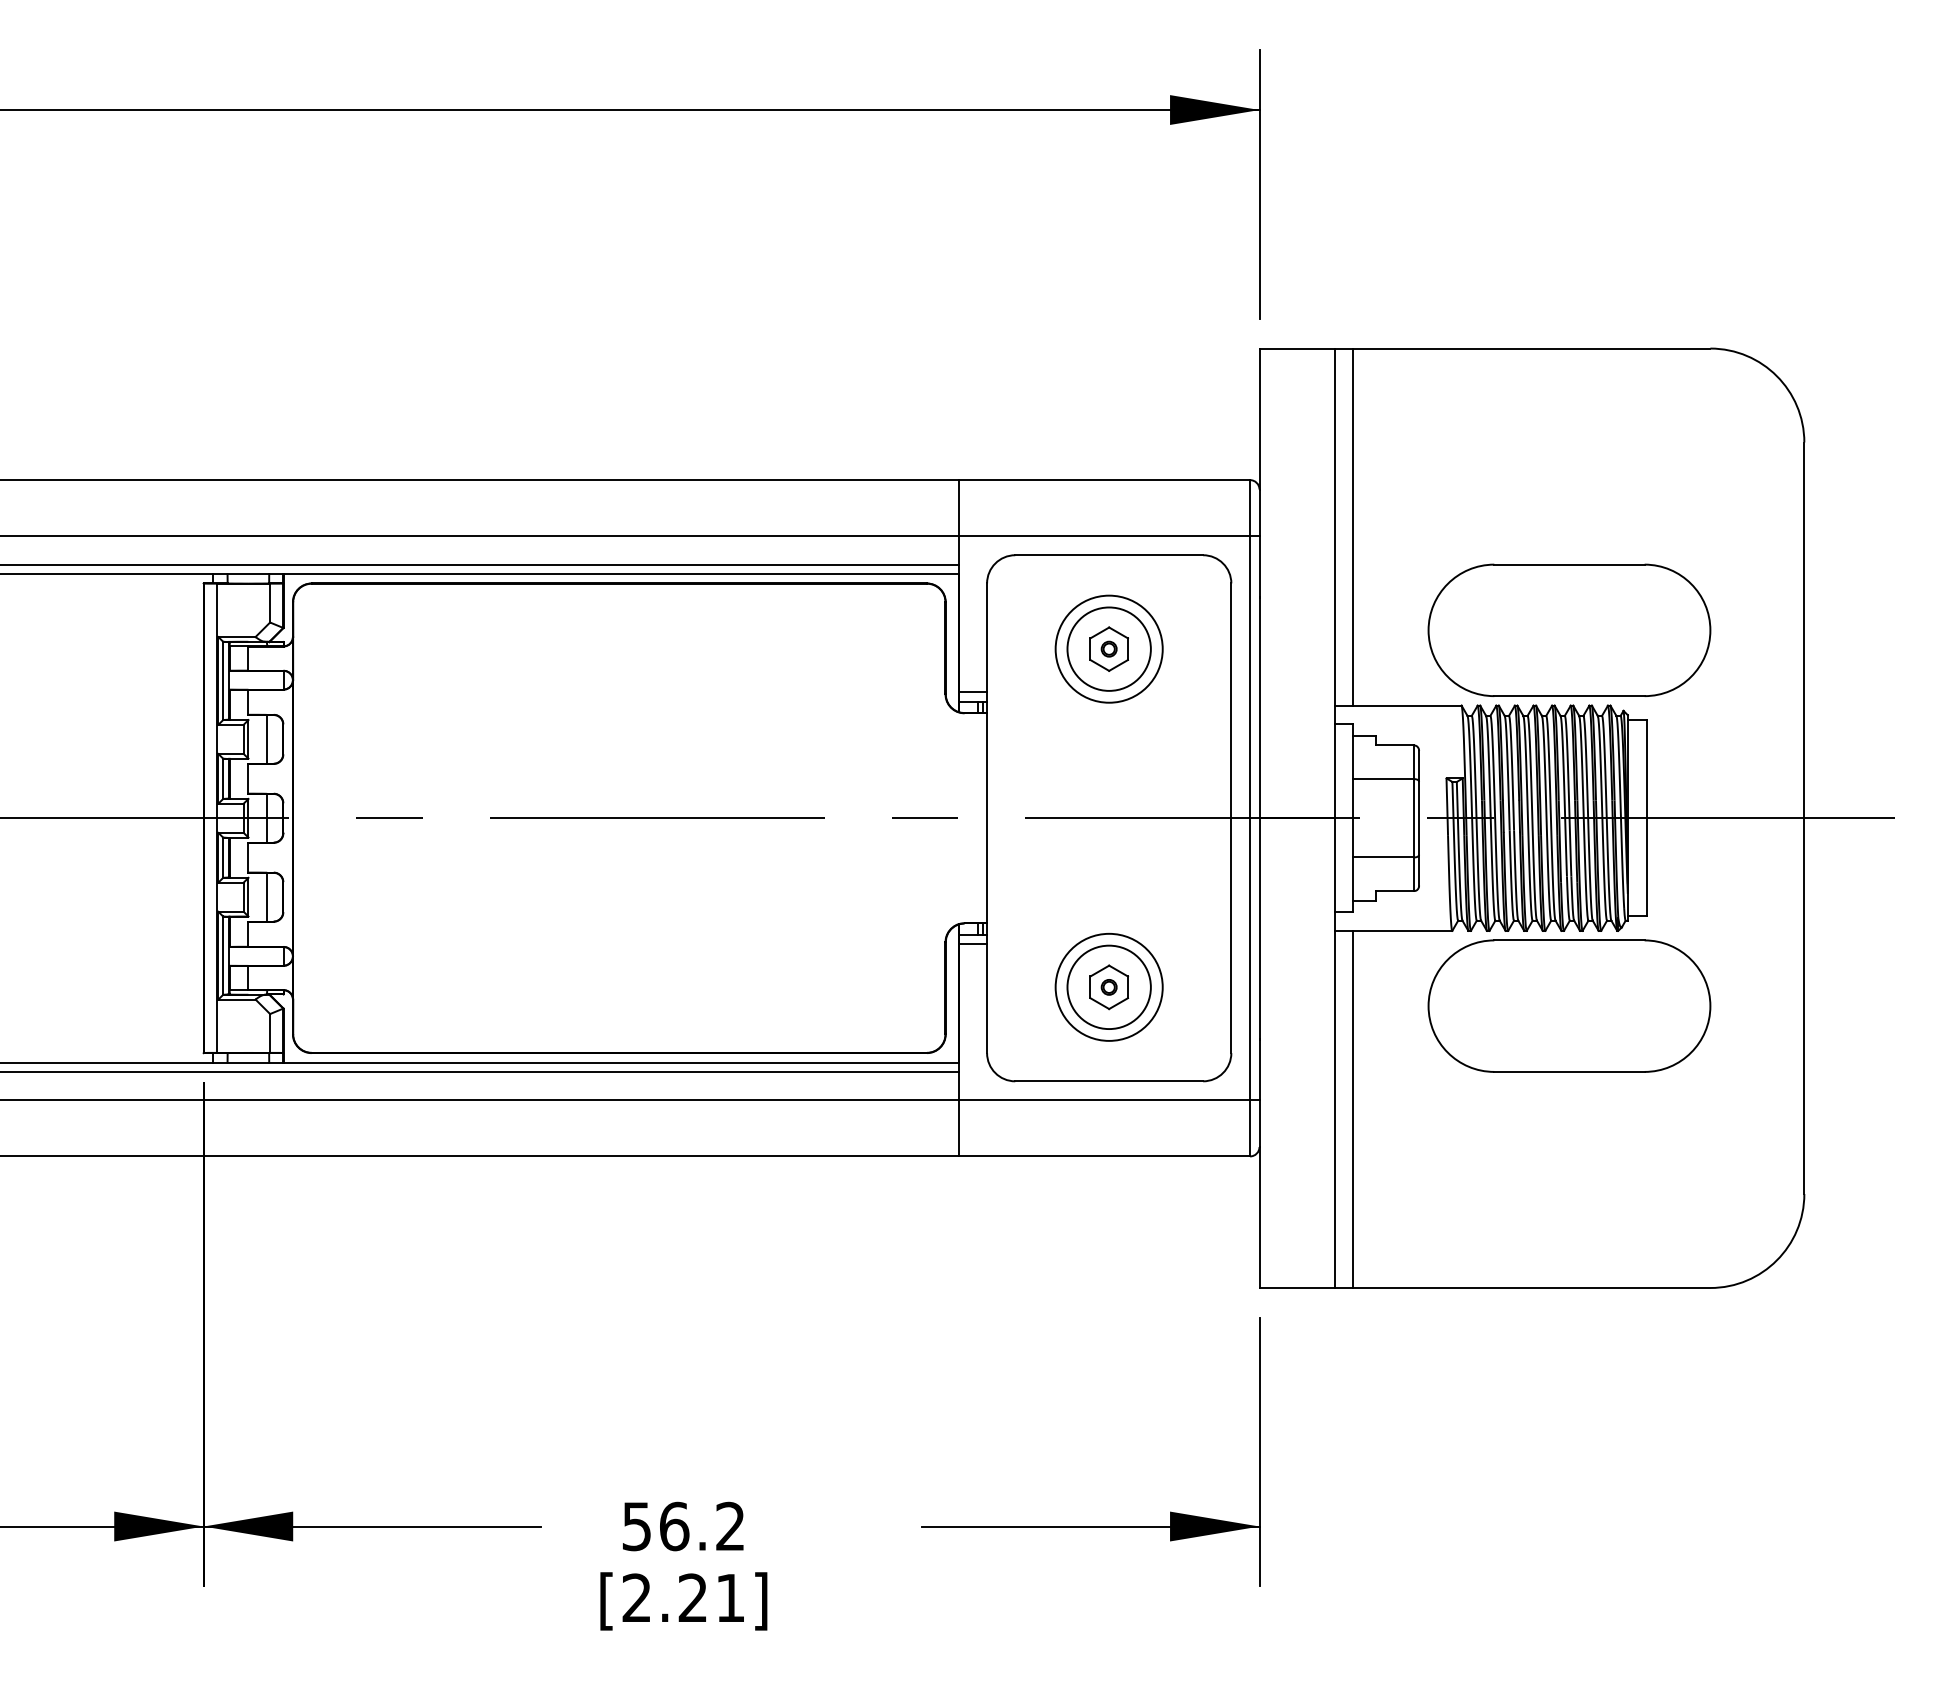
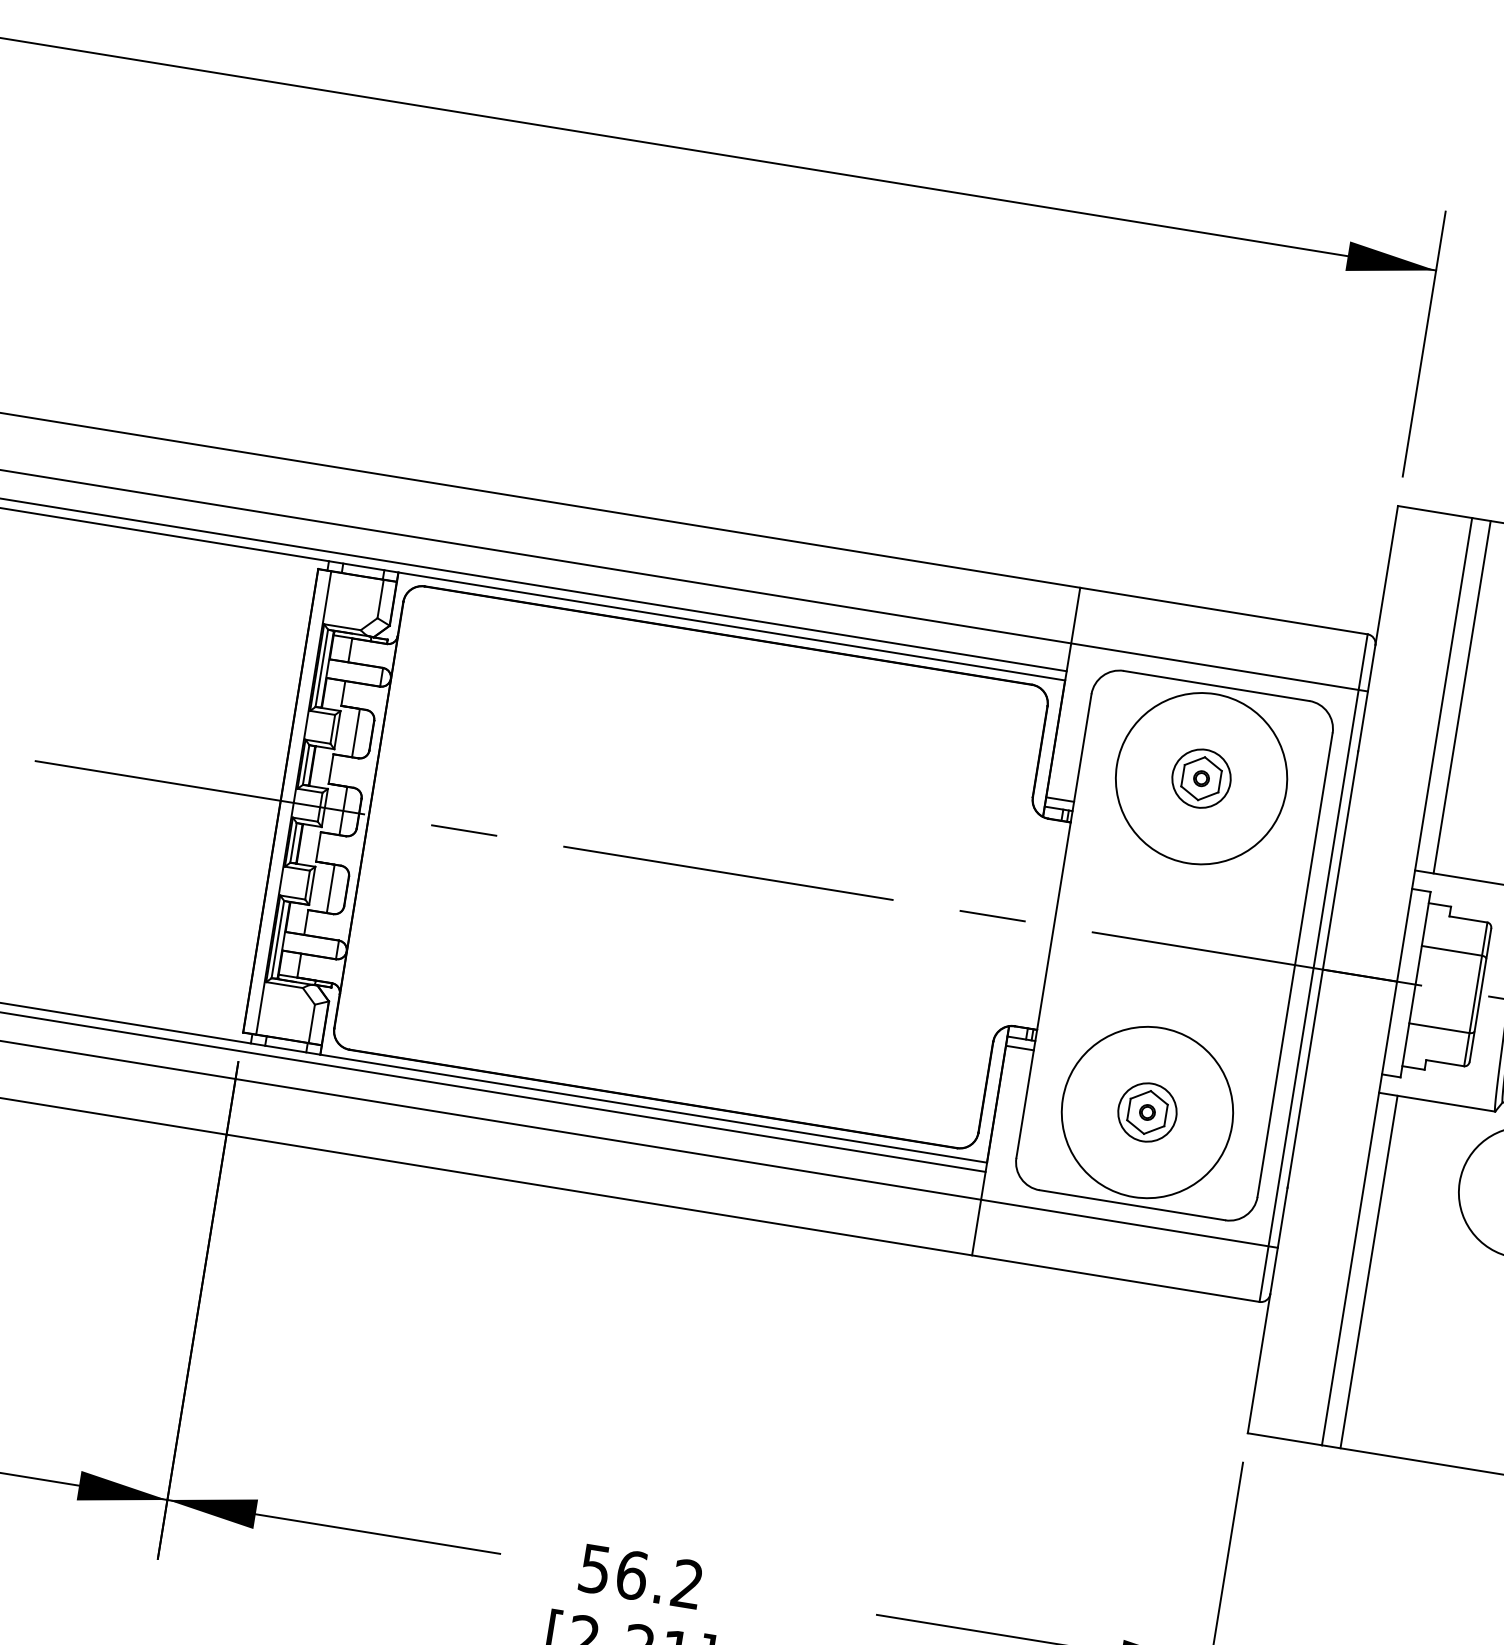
circle: (1108, 648) -> (1200, 777), size x0.7
circle: (1108, 648) -> (1200, 777), size x1.6
circle: (1108, 986) -> (1146, 1111), size x1.6
circle: (1108, 987) -> (1146, 1112), size x0.7

